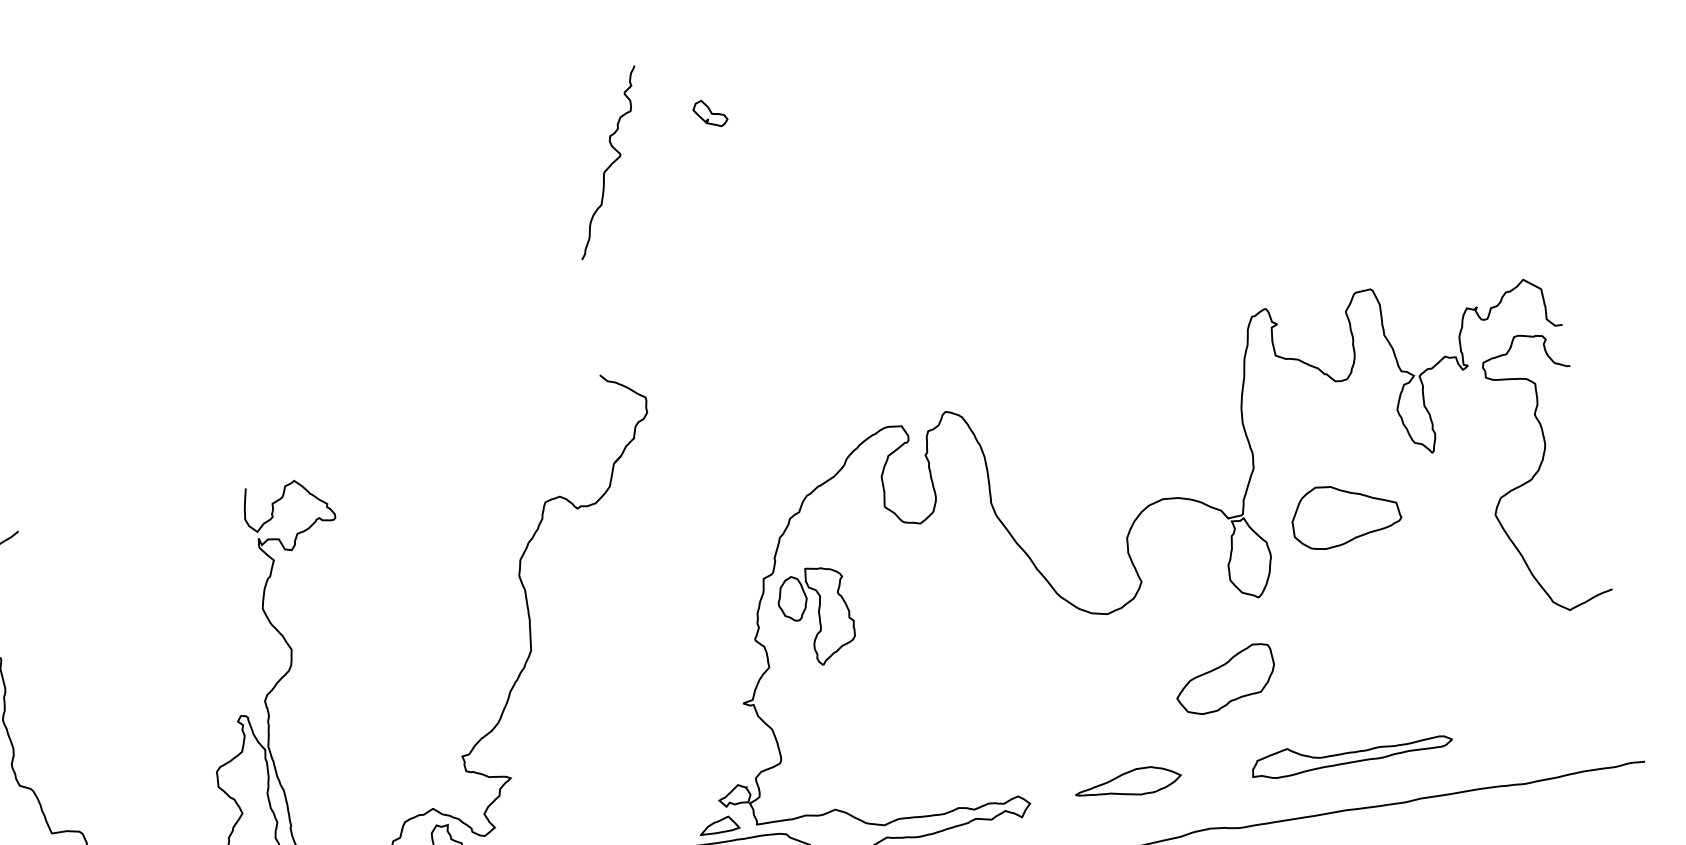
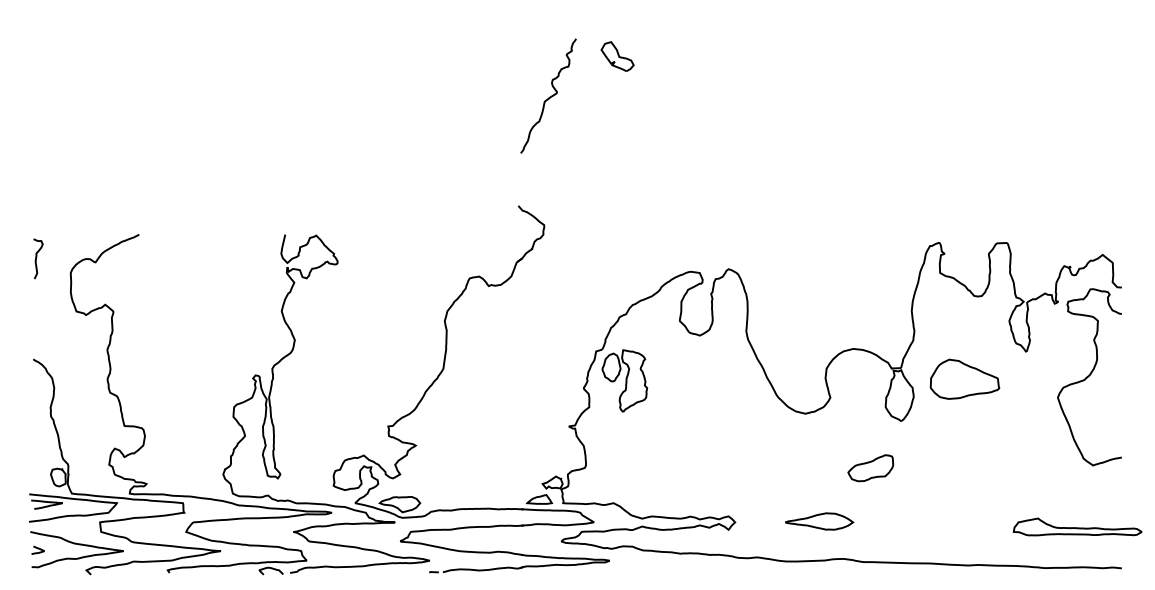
part: (710, 113) -> (617, 56), size x1.6
curve: (609, 163) -> (549, 96), moved
part: (1224, 678) -> (870, 467), size x0.7
part: (1350, 749) -> (1077, 526), moved
part: (1128, 783) -> (819, 521), moved

